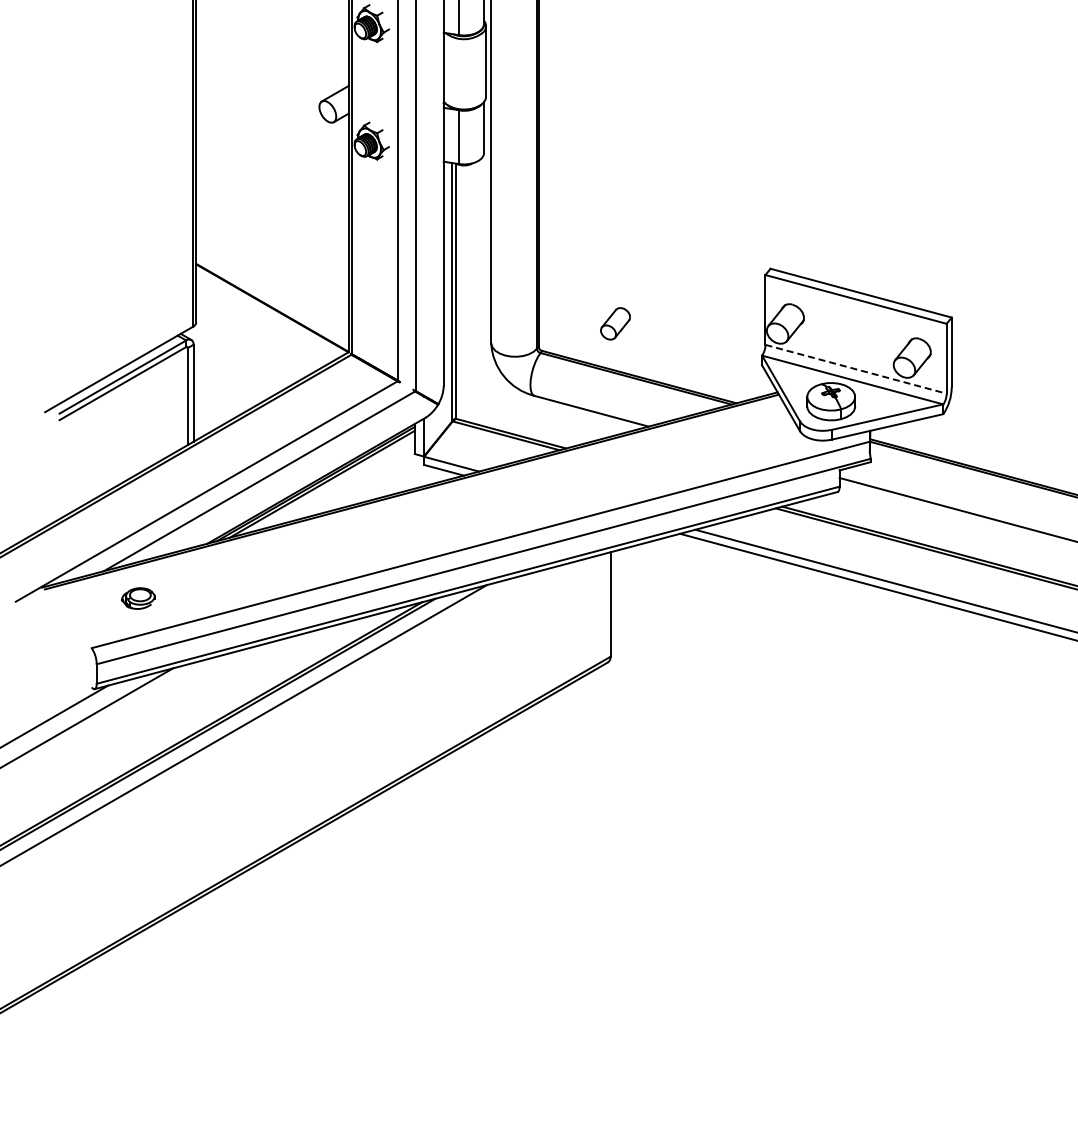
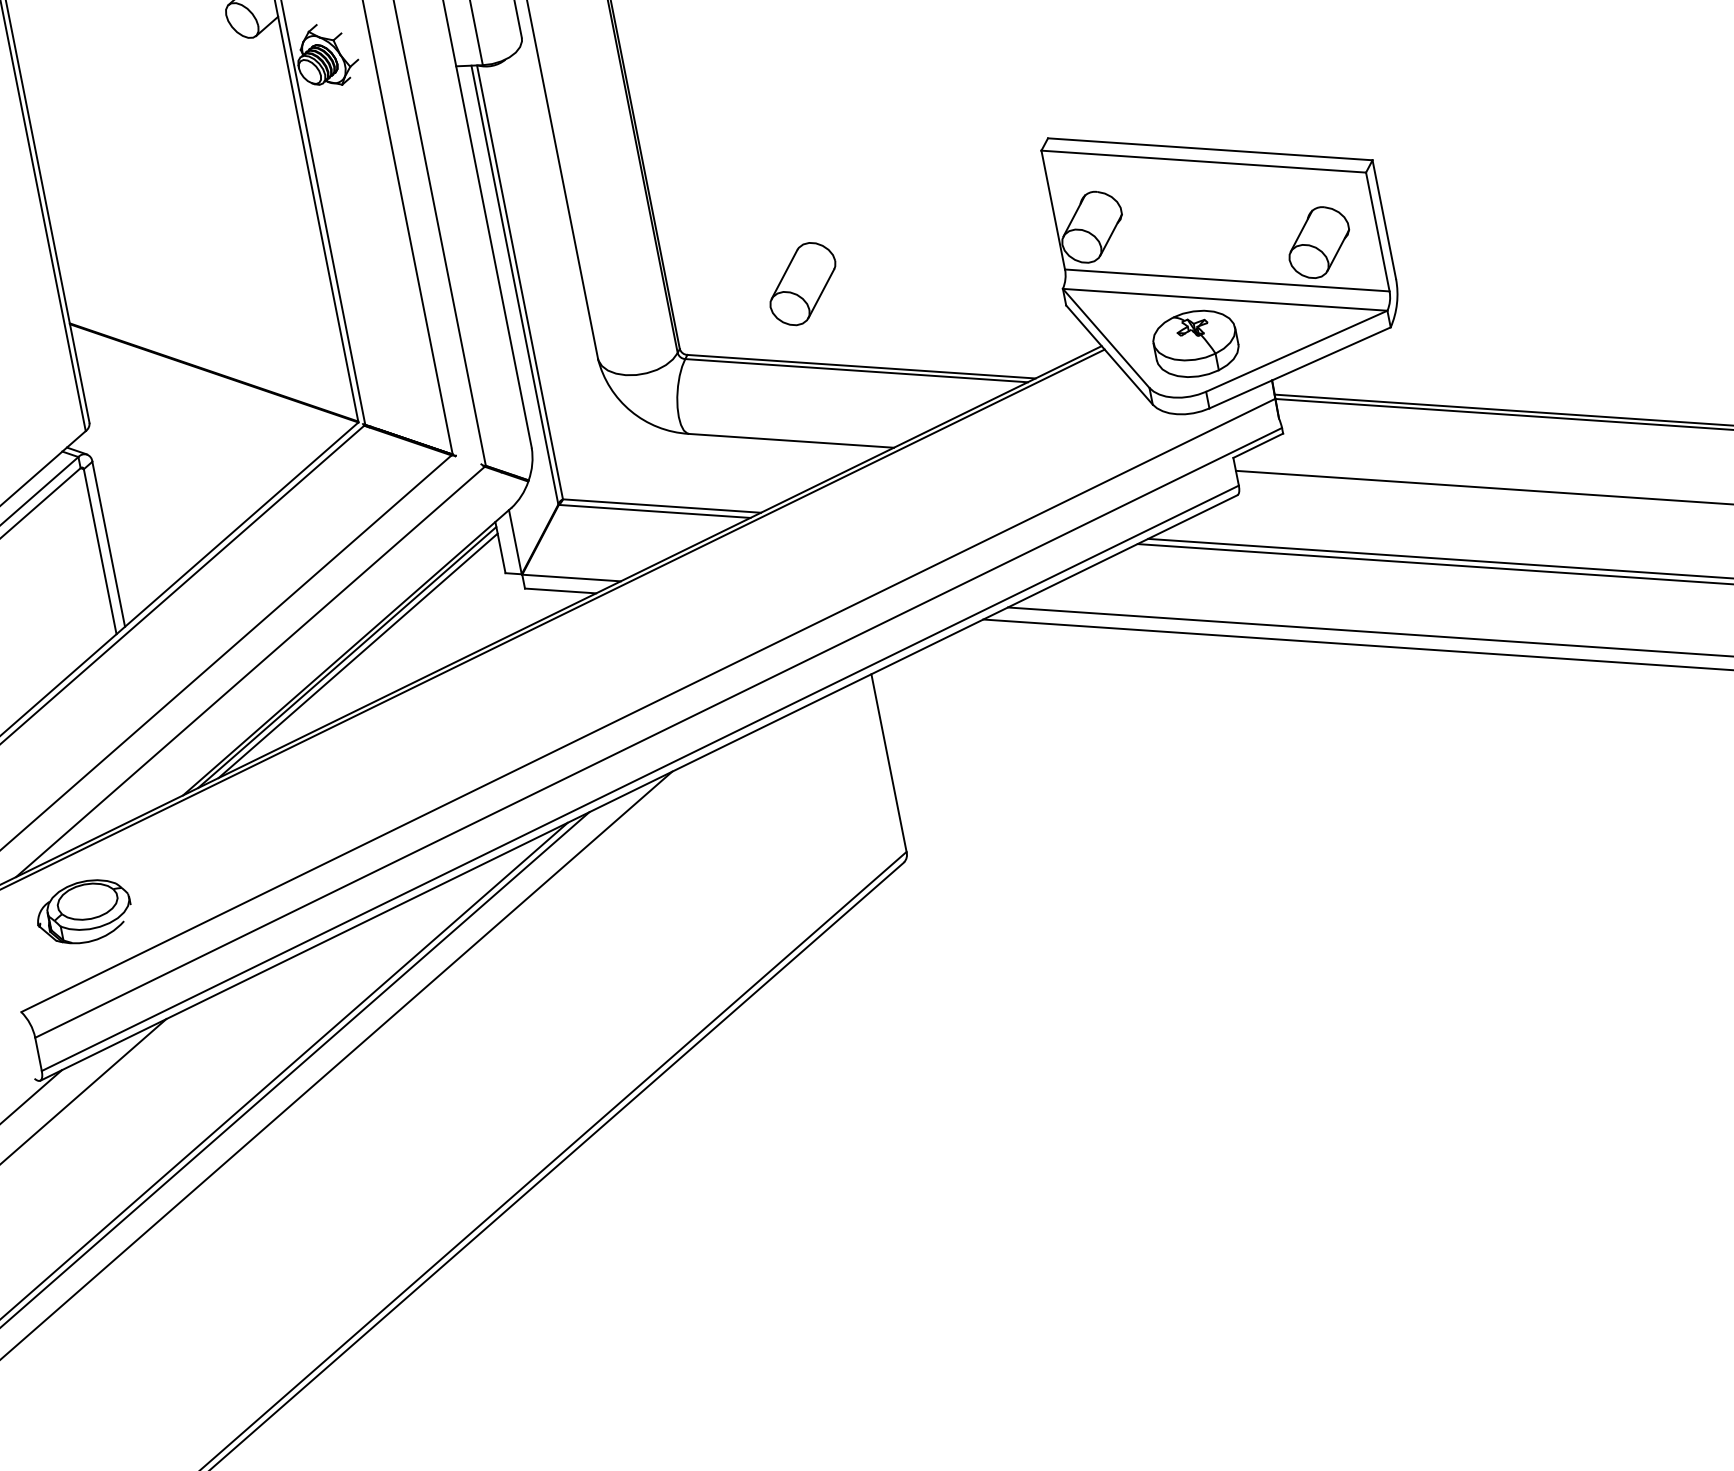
part: (615, 323) -> (802, 283), size x1.43
line: (856, 369) -> (1228, 280), dashed -> solid
part: (138, 598) -> (84, 911), size x1.67

